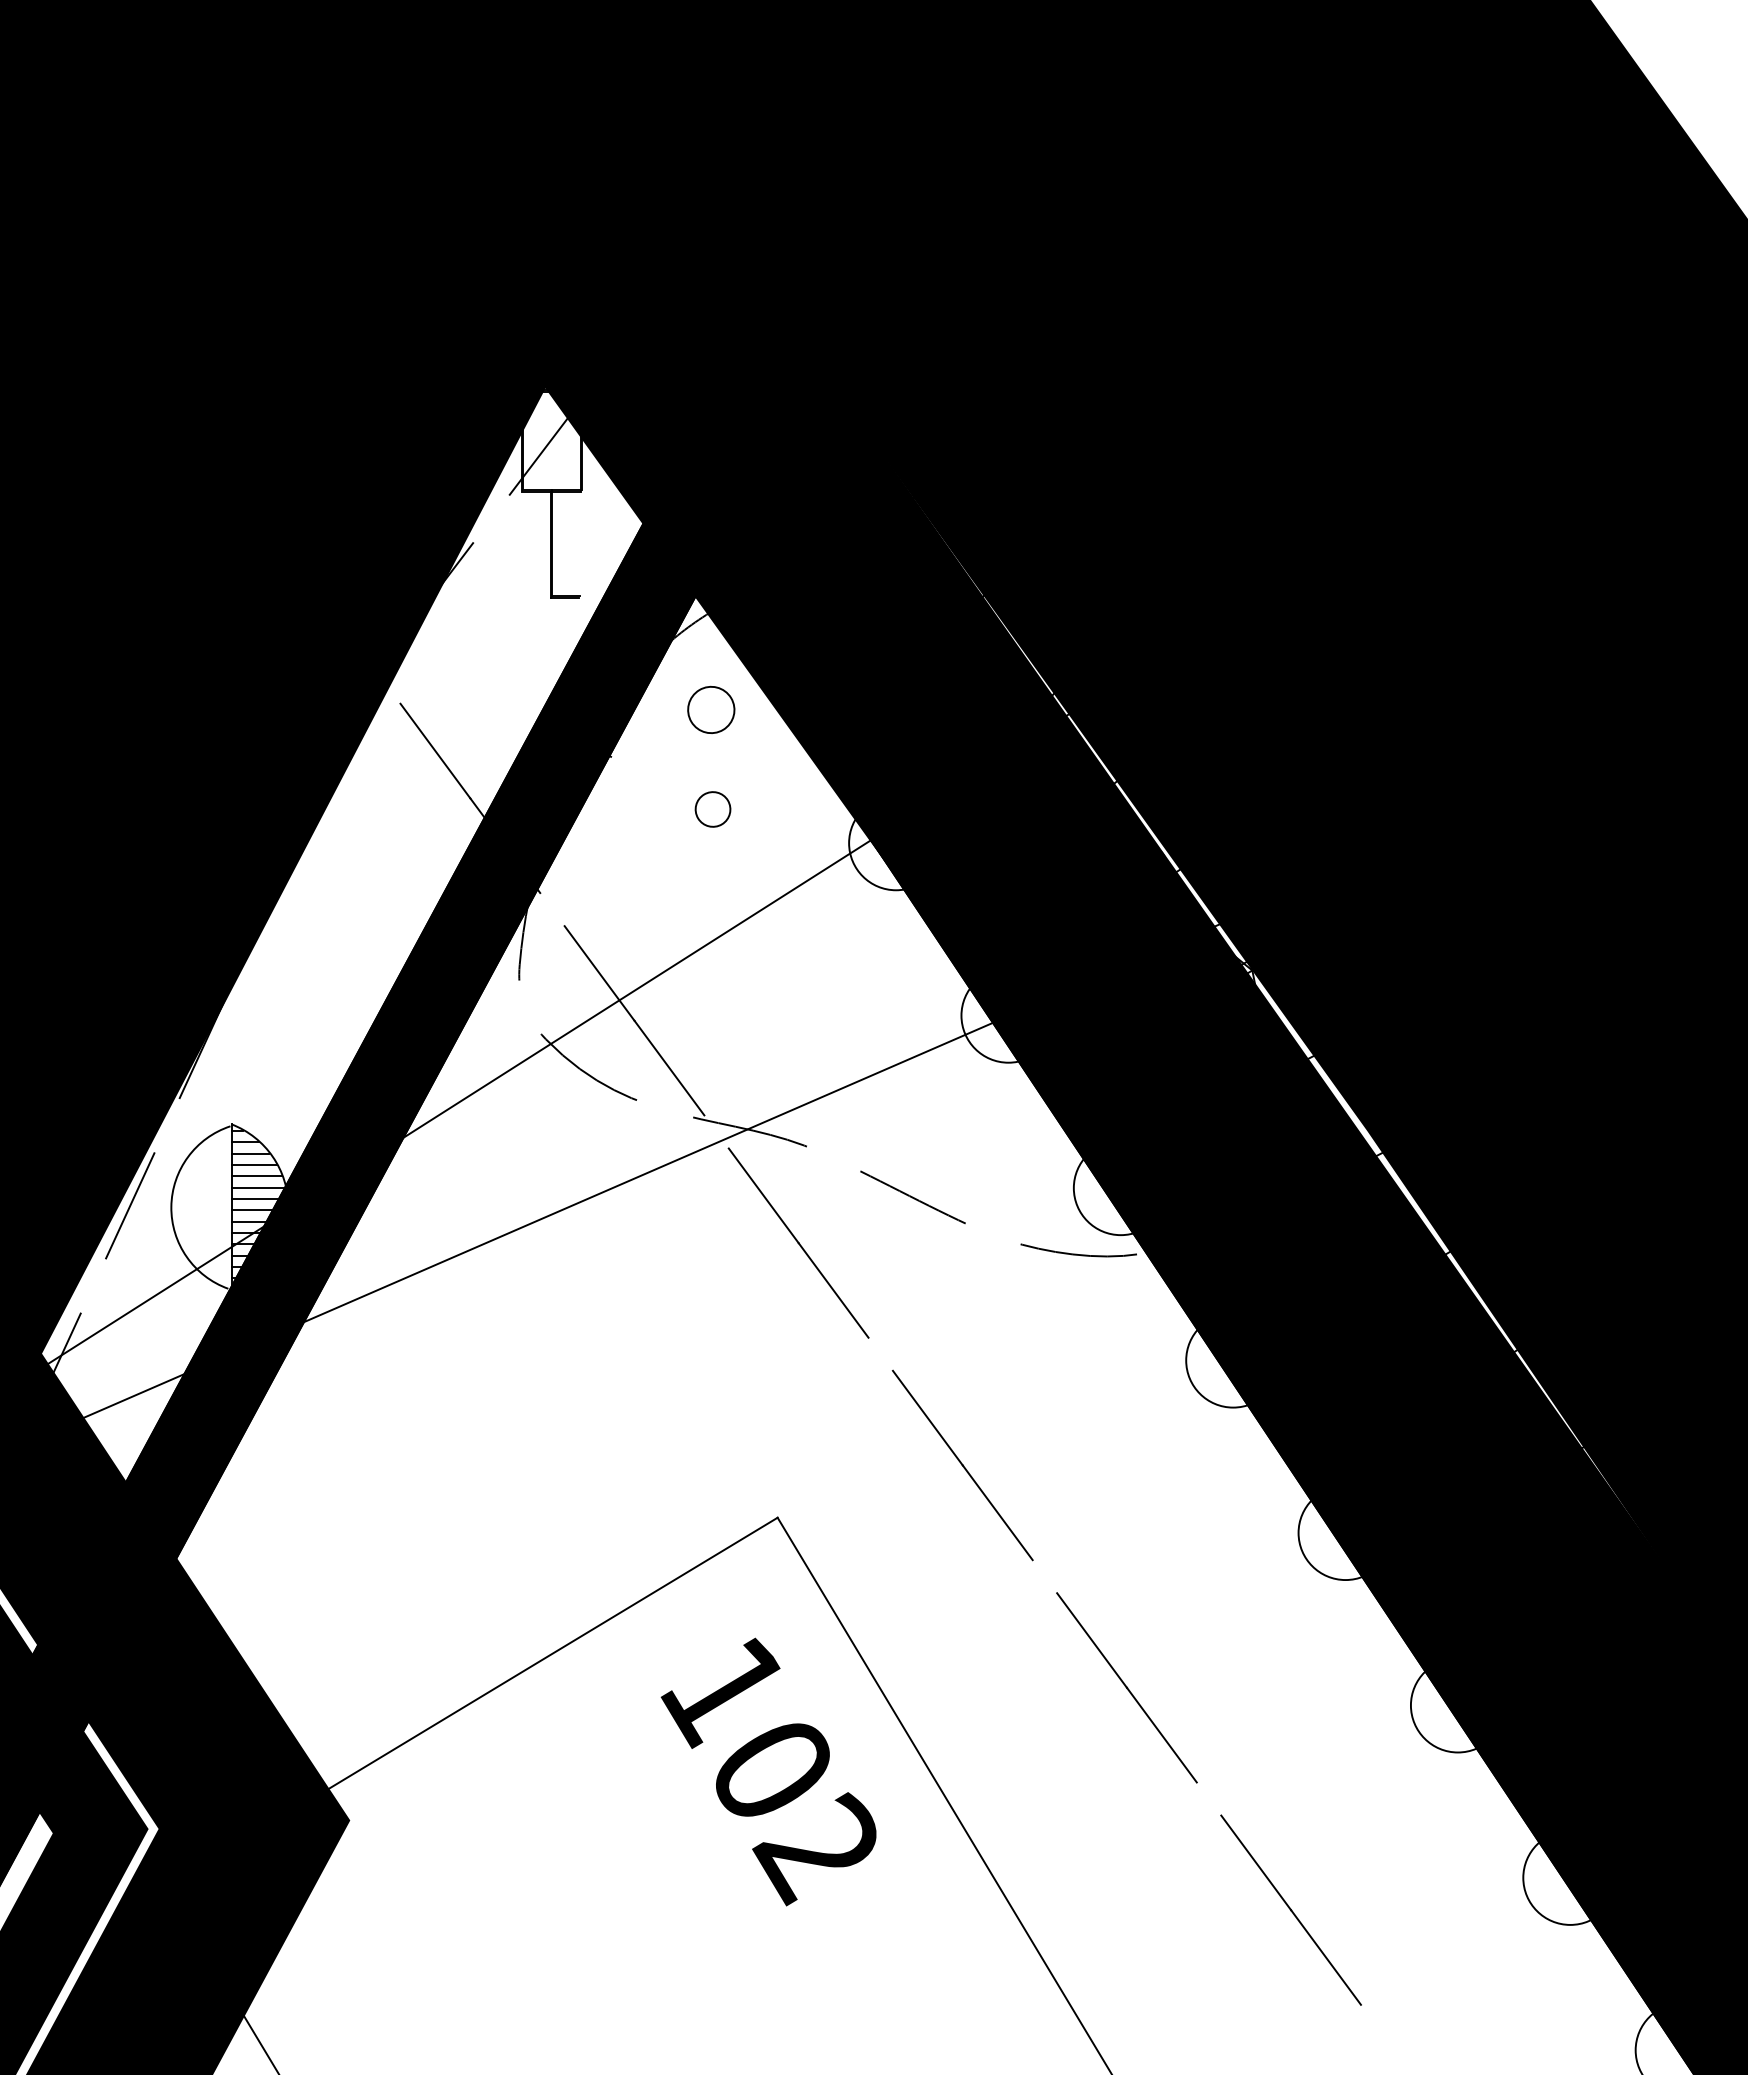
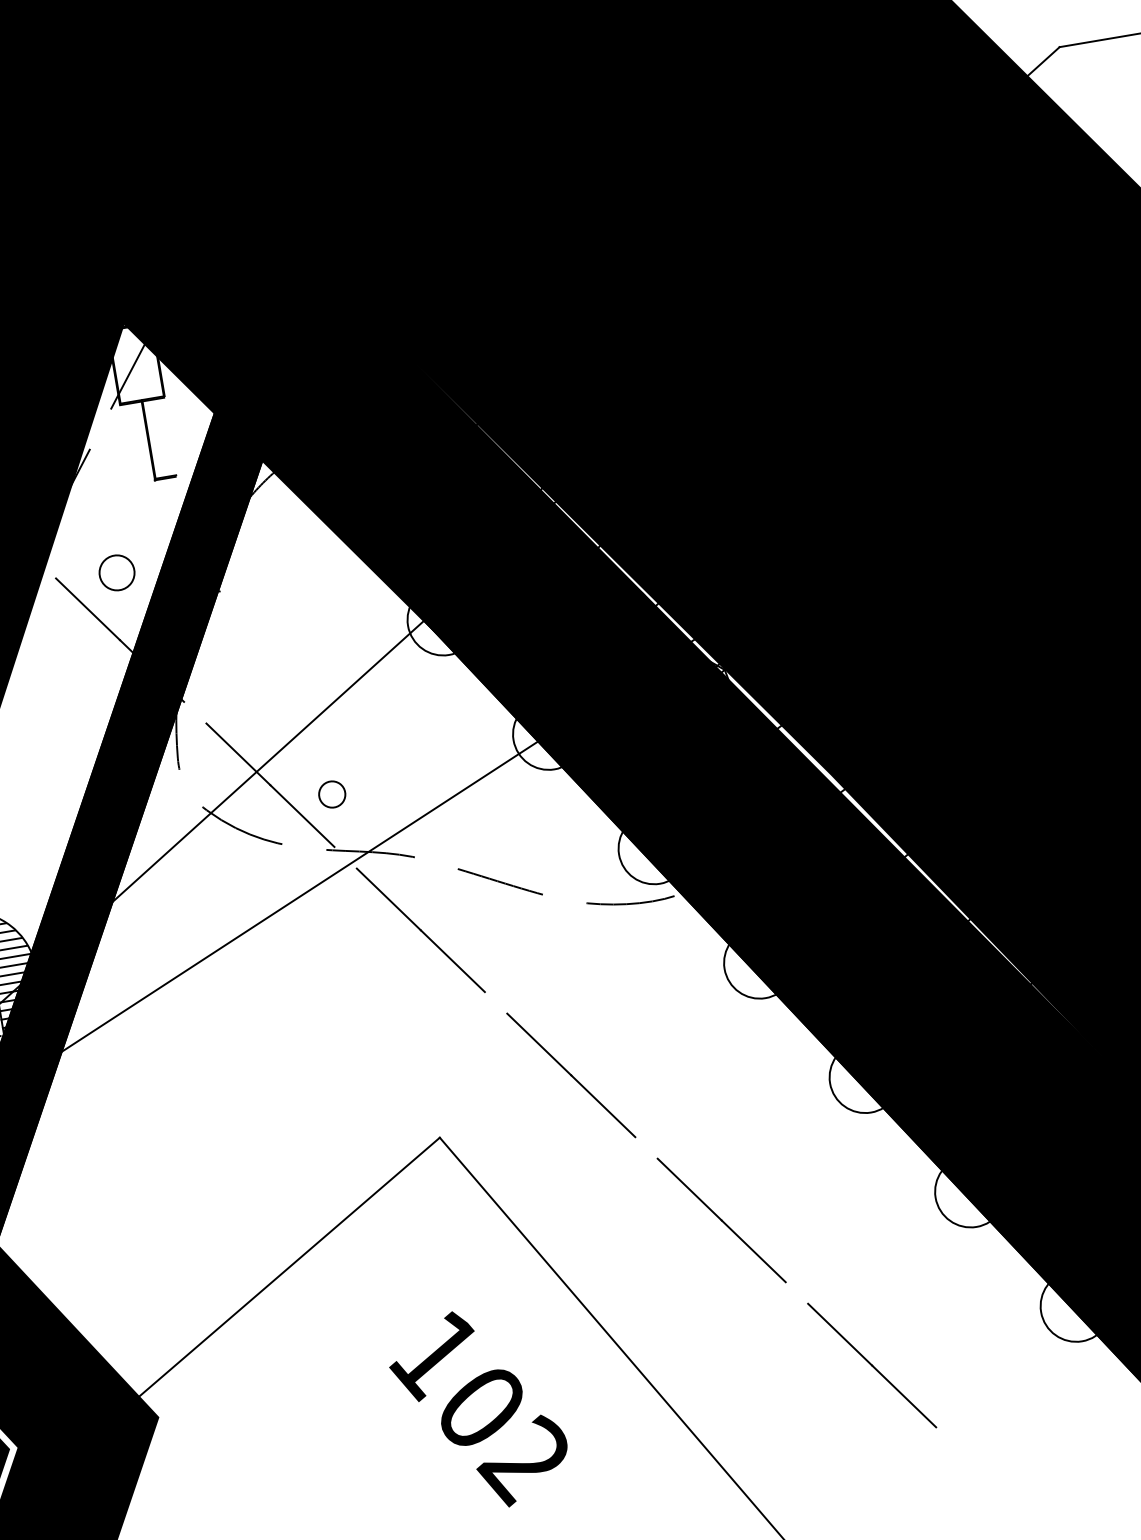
part: (711, 709) -> (117, 572), moved
part: (712, 809) -> (331, 794), moved
text: (768, 1771) -> (478, 1409), moved

